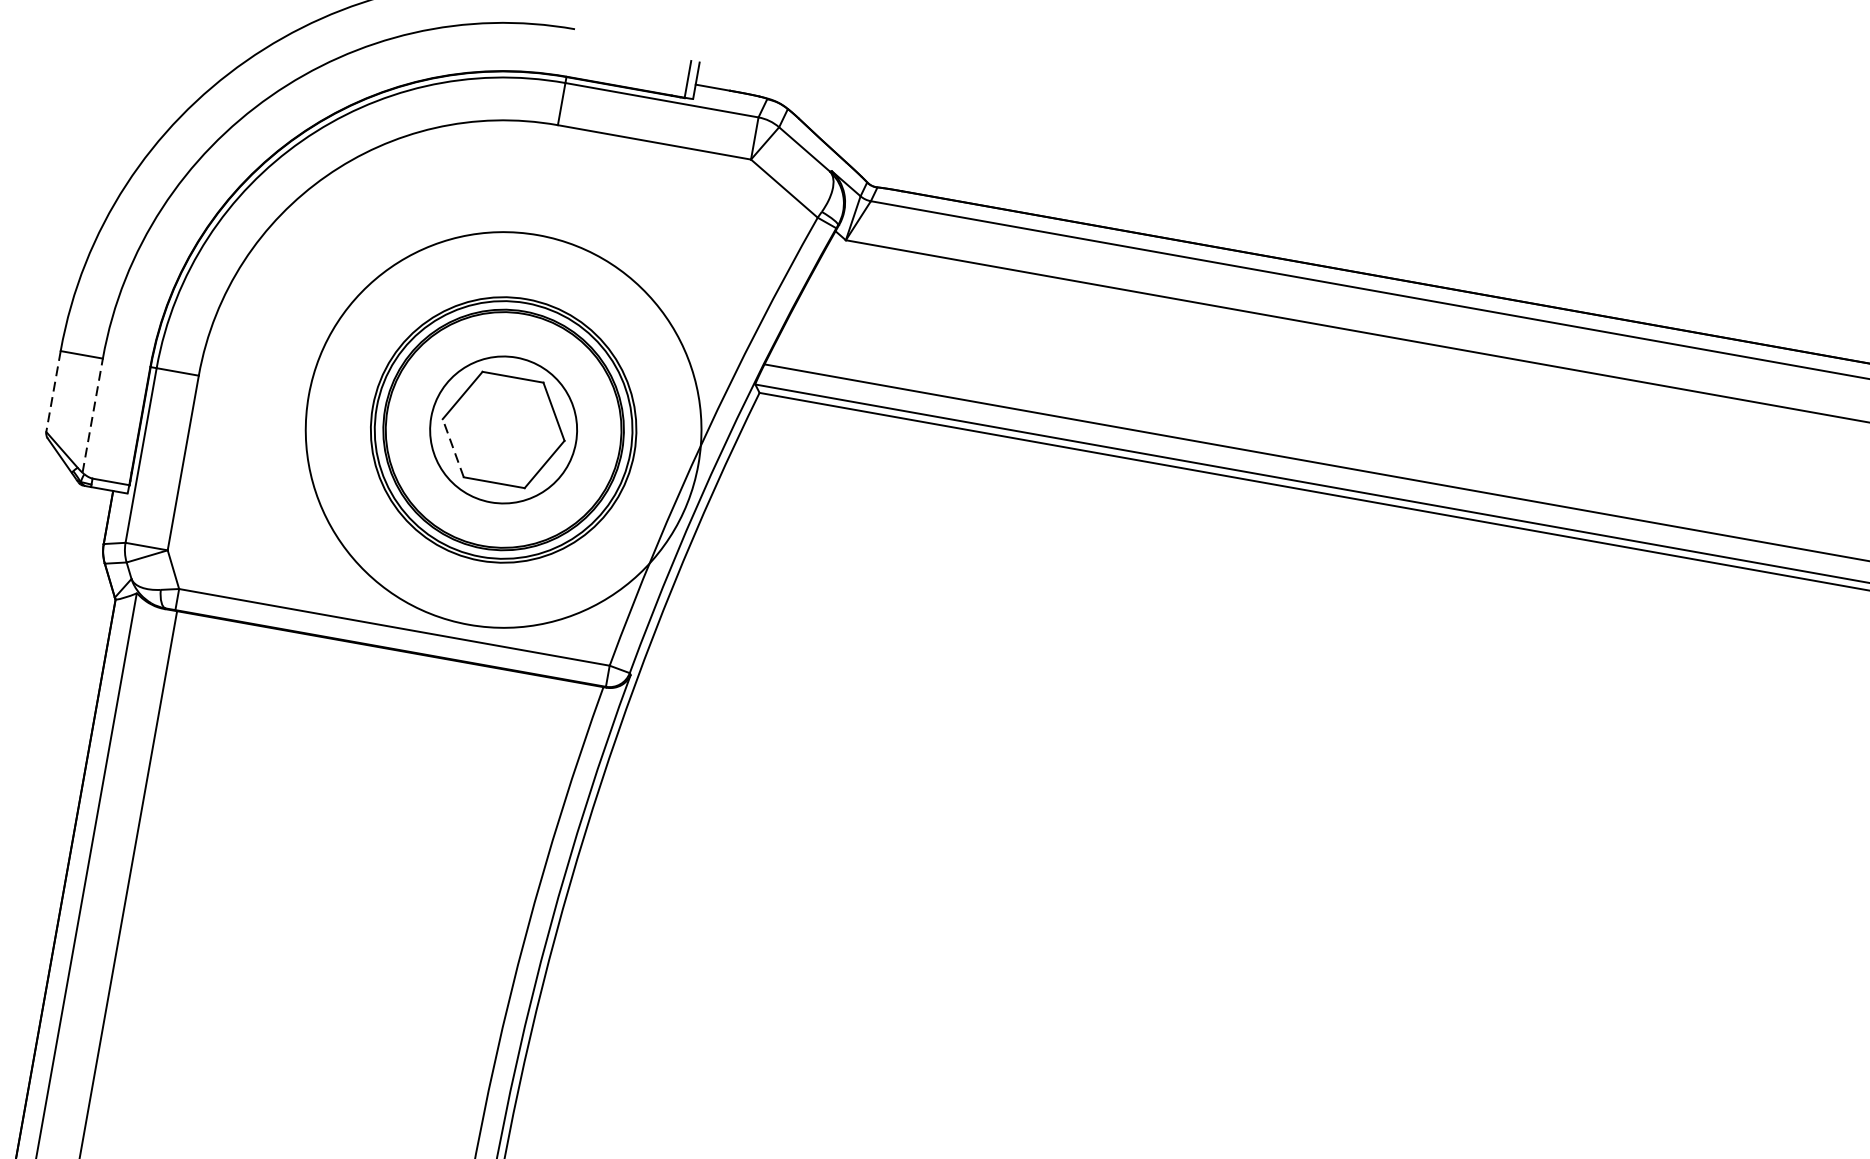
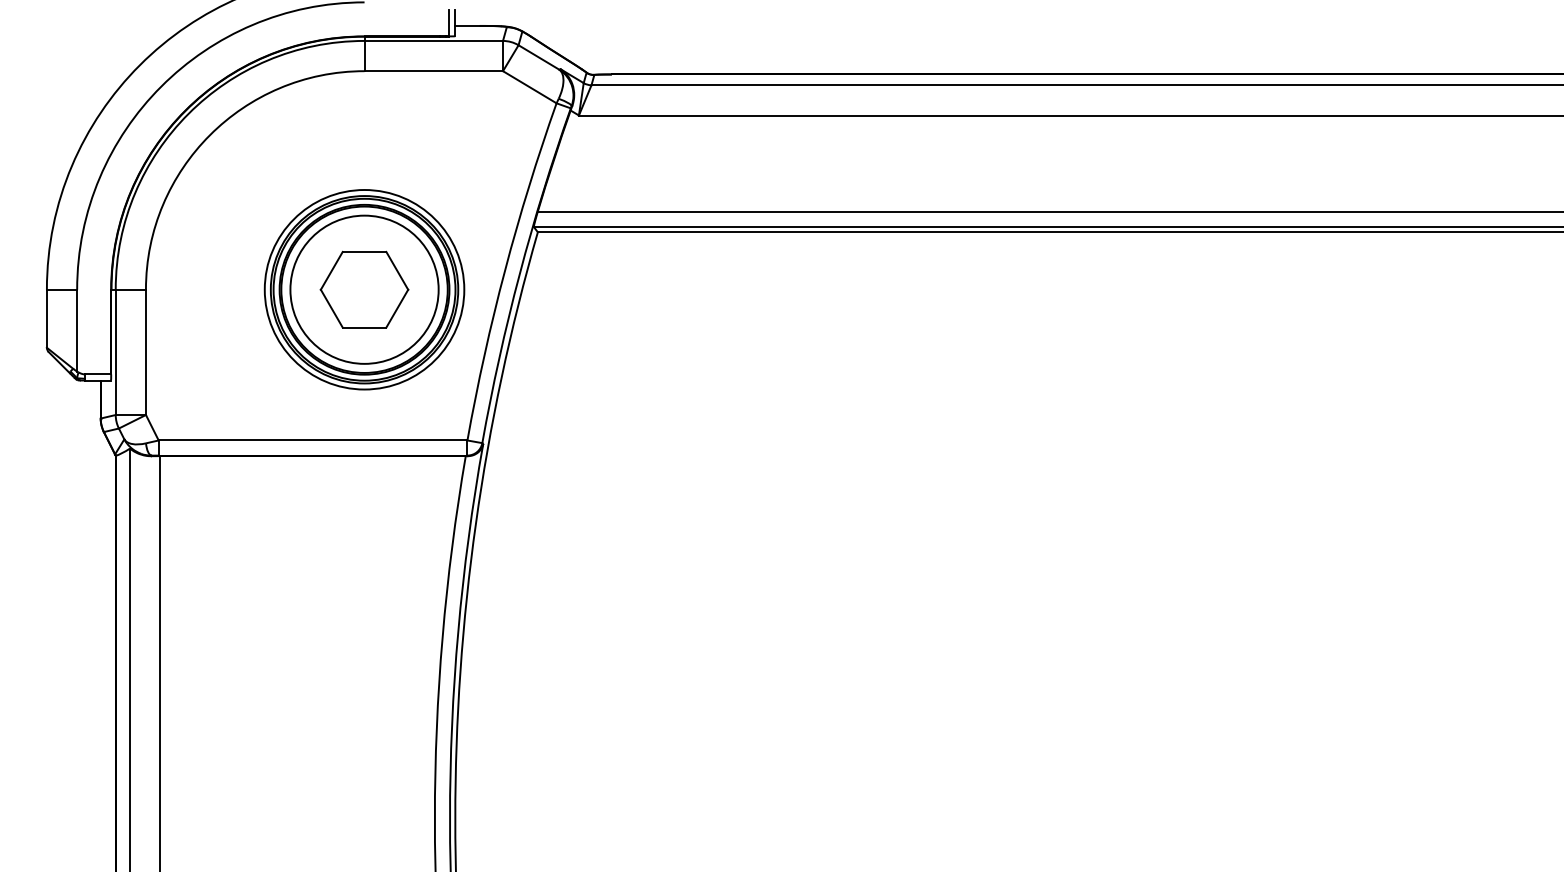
line: (52, 391) -> (46, 318), dashed -> solid
line: (93, 415) -> (77, 330), dashed -> solid
circle: (503, 429) -> (364, 289), size x0.71
circle: (503, 429) -> (364, 289), size x1.43
line: (452, 447) -> (331, 308), dashed -> solid

